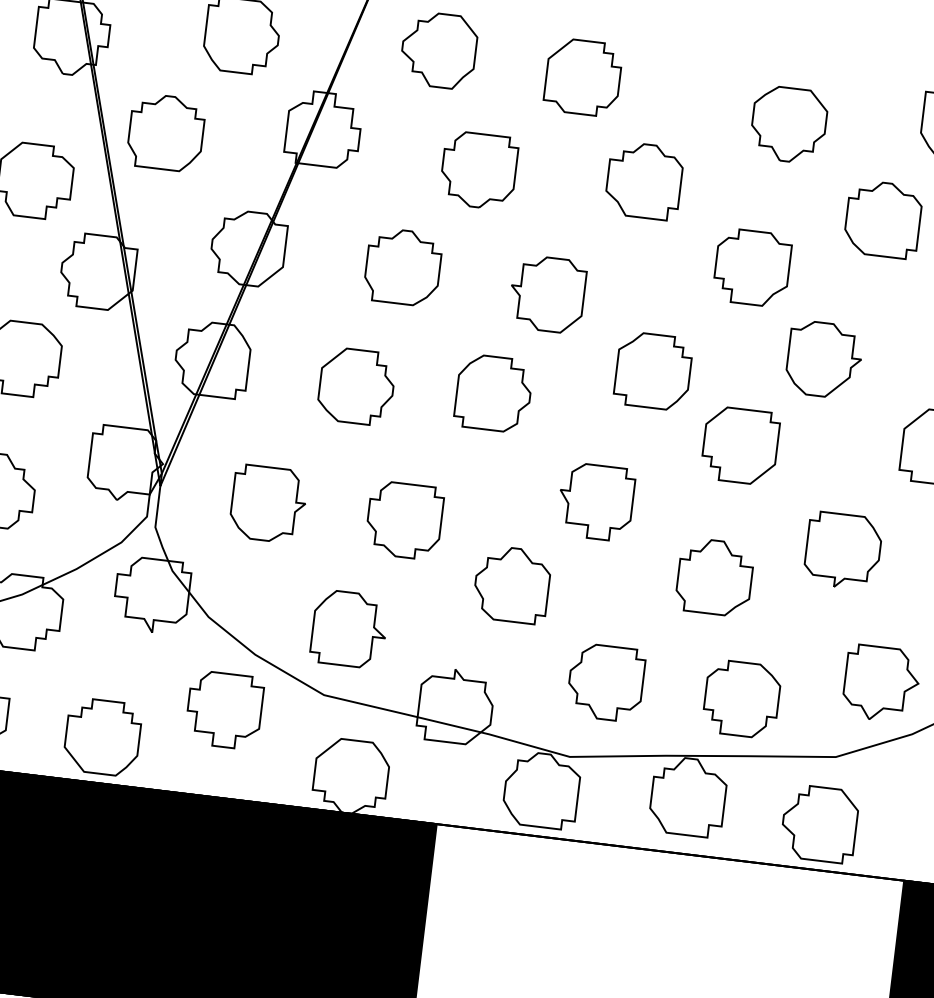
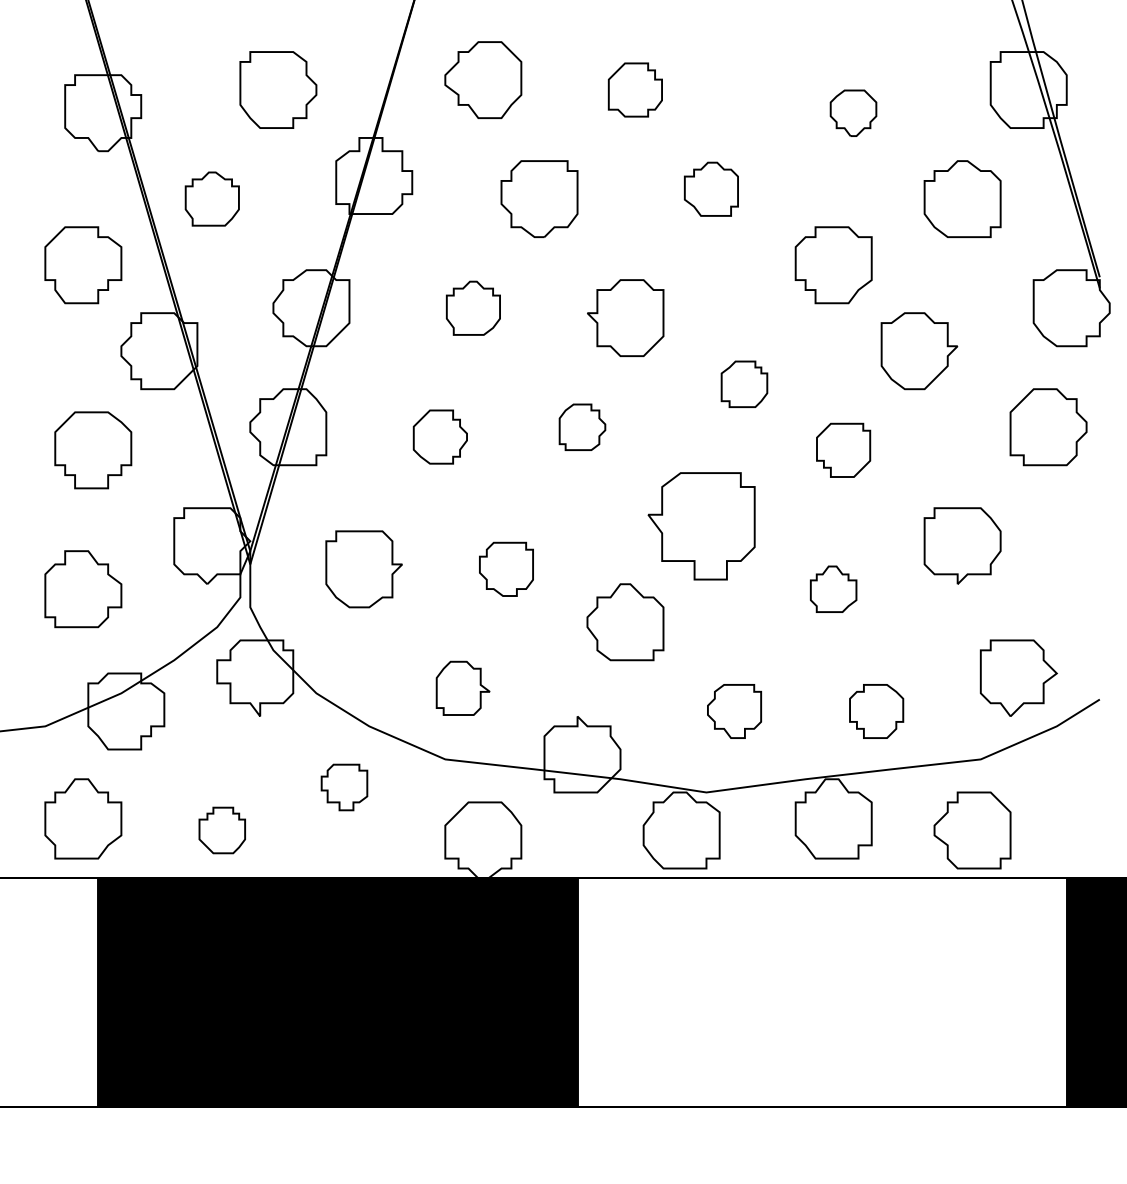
part: (583, 77) -> (635, 89), size x0.7
part: (788, 125) -> (853, 113), size x0.6
part: (166, 132) -> (212, 198), size x0.7
part: (644, 181) -> (711, 189), size x0.7
part: (403, 267) -> (473, 308), size x0.7
part: (653, 371) -> (744, 384), size x0.6
part: (356, 386) -> (440, 436), size x0.7
part: (493, 393) -> (582, 427), size x0.6
part: (740, 446) -> (843, 450), size x0.7
part: (595, 502) -> (701, 526), size x1.4
part: (404, 520) -> (506, 569), size x0.7
part: (714, 577) -> (833, 589), size x0.6
part: (348, 629) -> (462, 688), size x0.7
part: (605, 682) -> (734, 711), size x0.7
part: (741, 699) -> (876, 711), size x0.7
part: (224, 710) -> (344, 787), size x0.6
part: (103, 737) -> (222, 830), size x0.6

